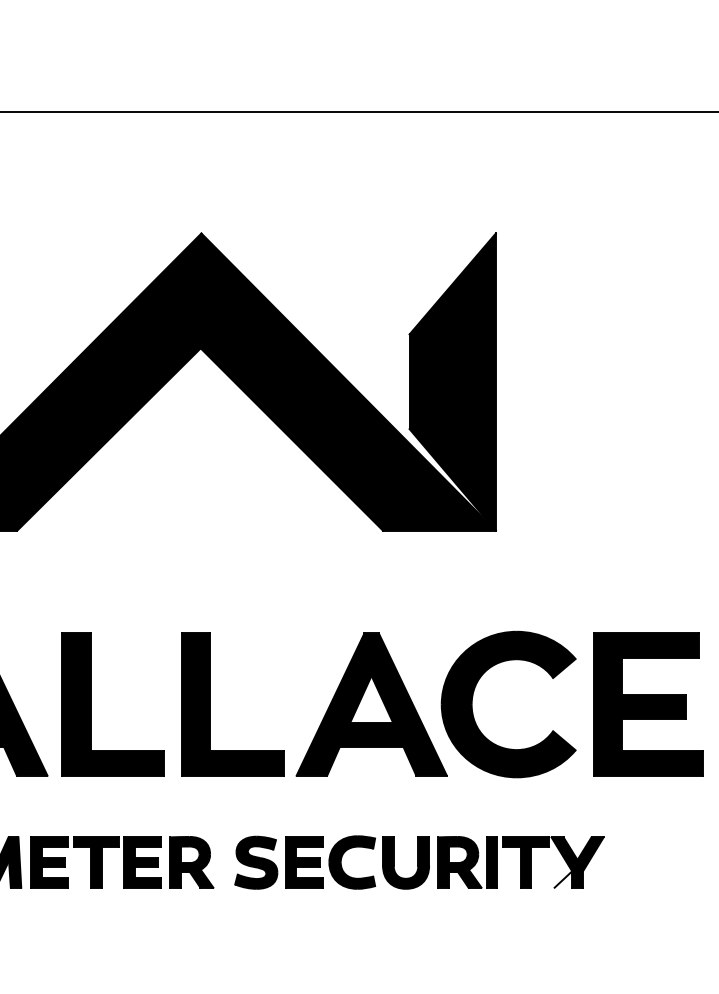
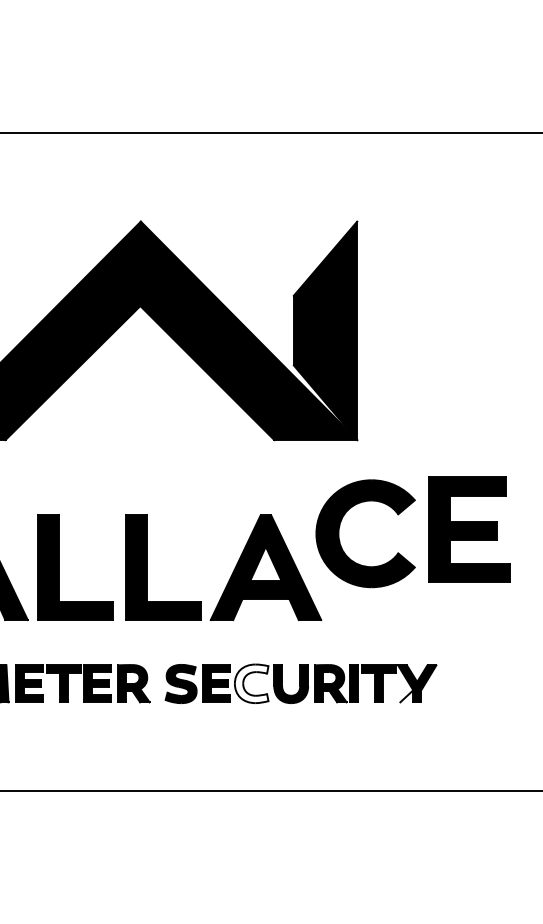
part: (474, 694) -> (340, 526), moved
part: (648, 704) -> (469, 529), moved
fill: (352, 862) -> (251, 683), removed

